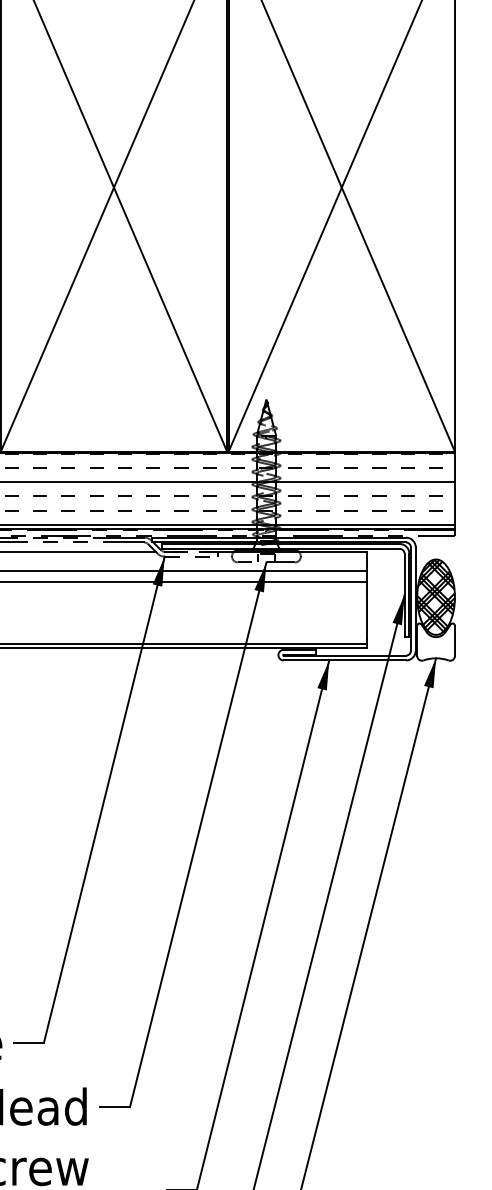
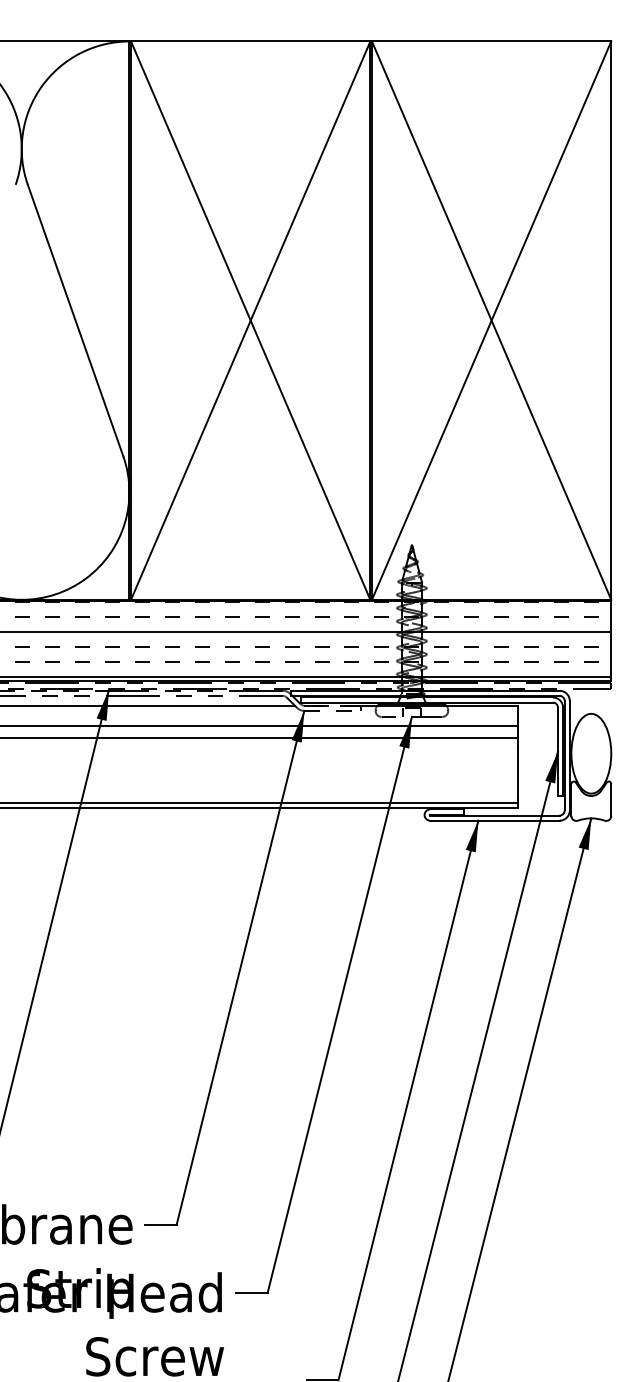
hatch: (436, 596) -> (591, 752), removed

